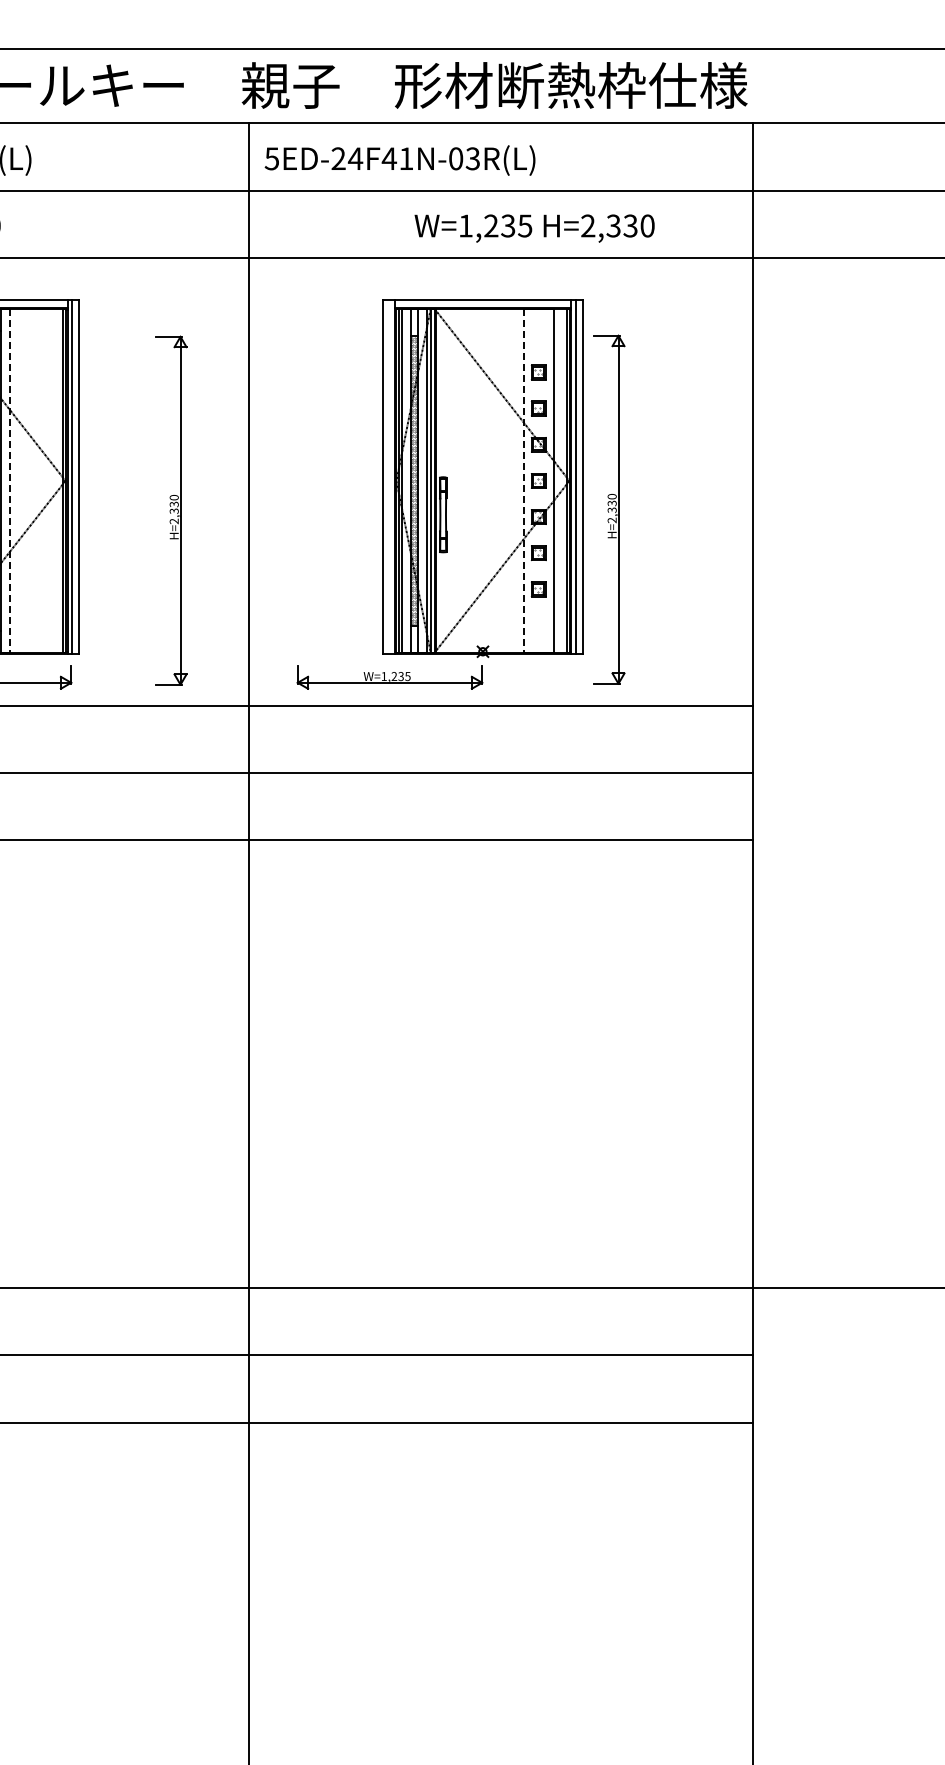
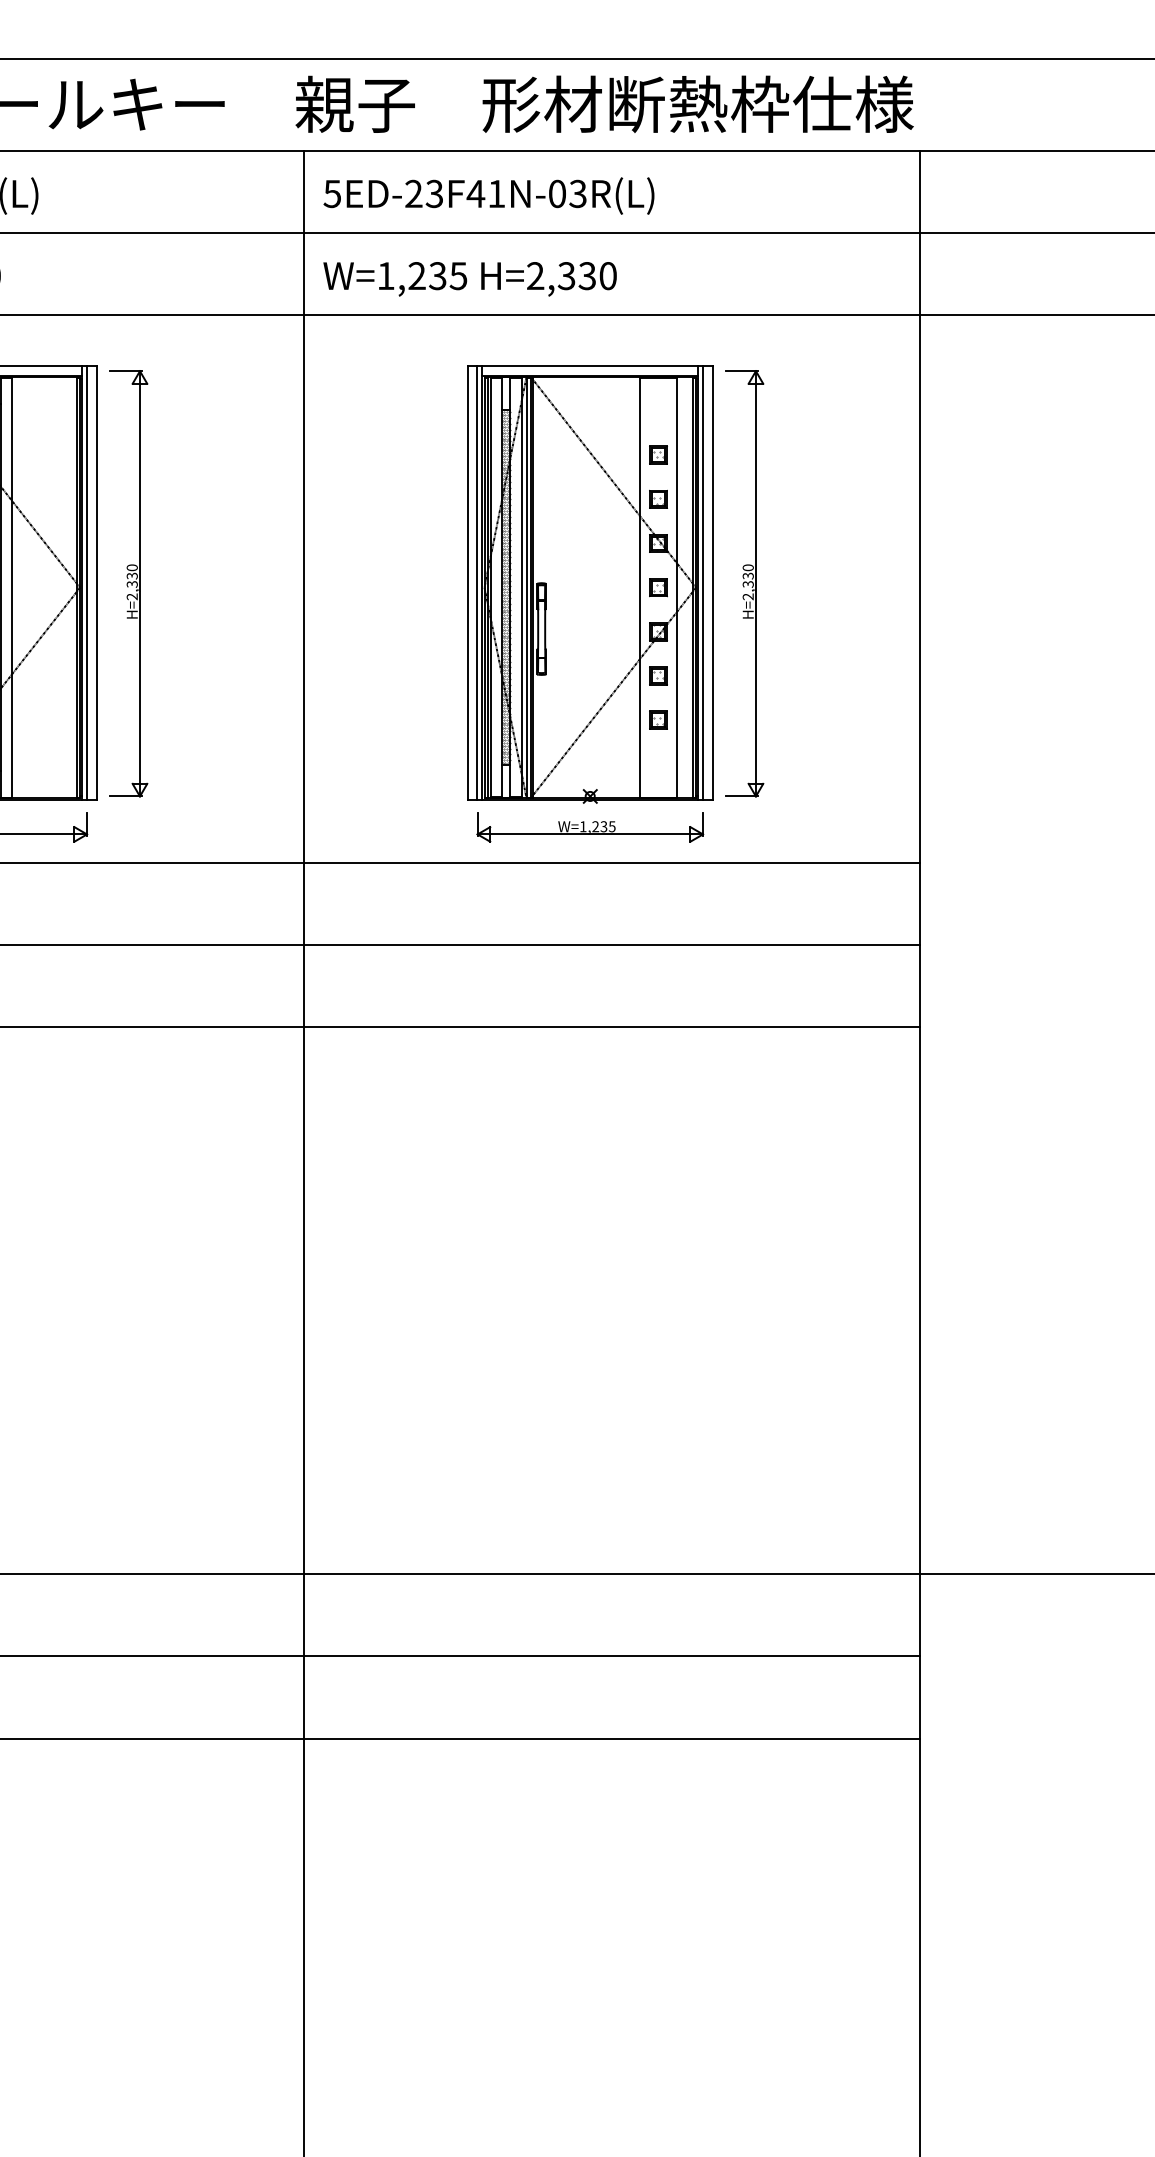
text: (355, 158) -> (434, 193), 5ED-24F41N-03R(L) -> 5ED-23F41N-03R(L)
text: (534, 228) -> (469, 279), moved
line: (390, 476) -> (477, 582), added
line: (10, 480) -> (12, 587), dashed -> solid
line: (523, 480) -> (639, 587), dashed -> solid
part: (609, 509) -> (744, 583), moved
part: (171, 510) -> (128, 583), moved
part: (389, 677) -> (589, 827), moved

